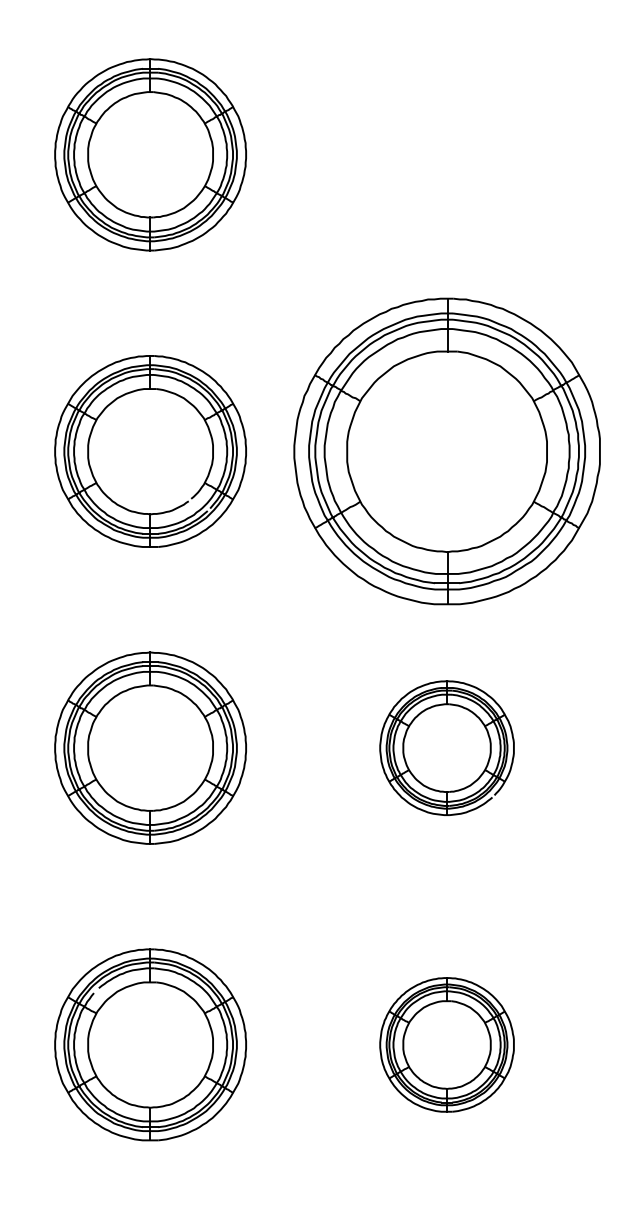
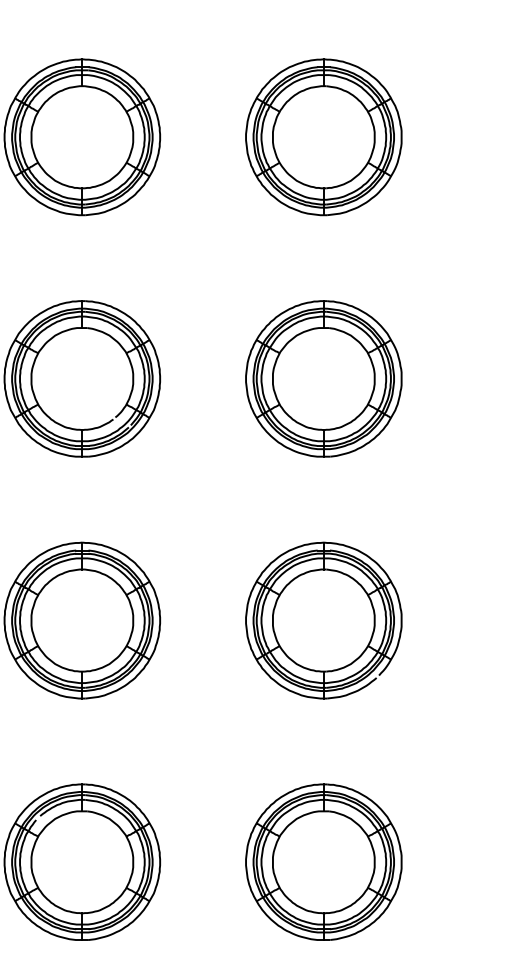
part: (446, 154) -> (323, 137), added
part: (446, 451) -> (323, 378), size x0.62
part: (446, 747) -> (323, 620), size x1.43
part: (446, 1044) -> (323, 861), size x1.43

